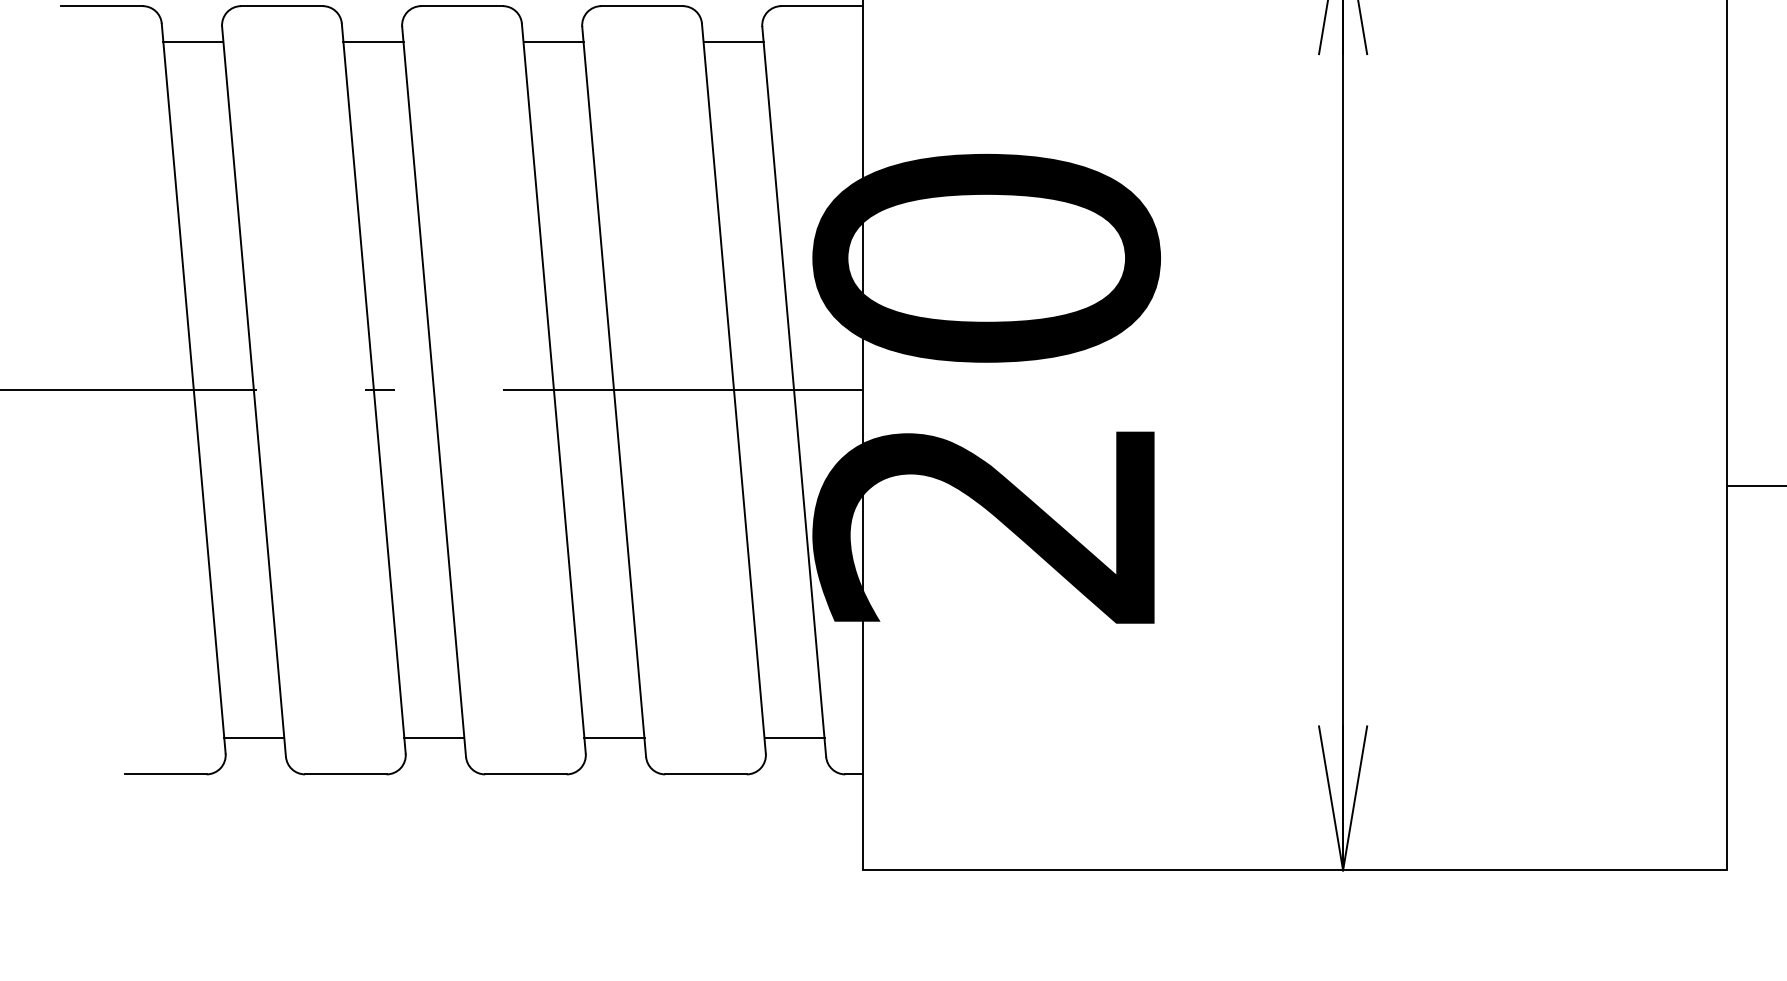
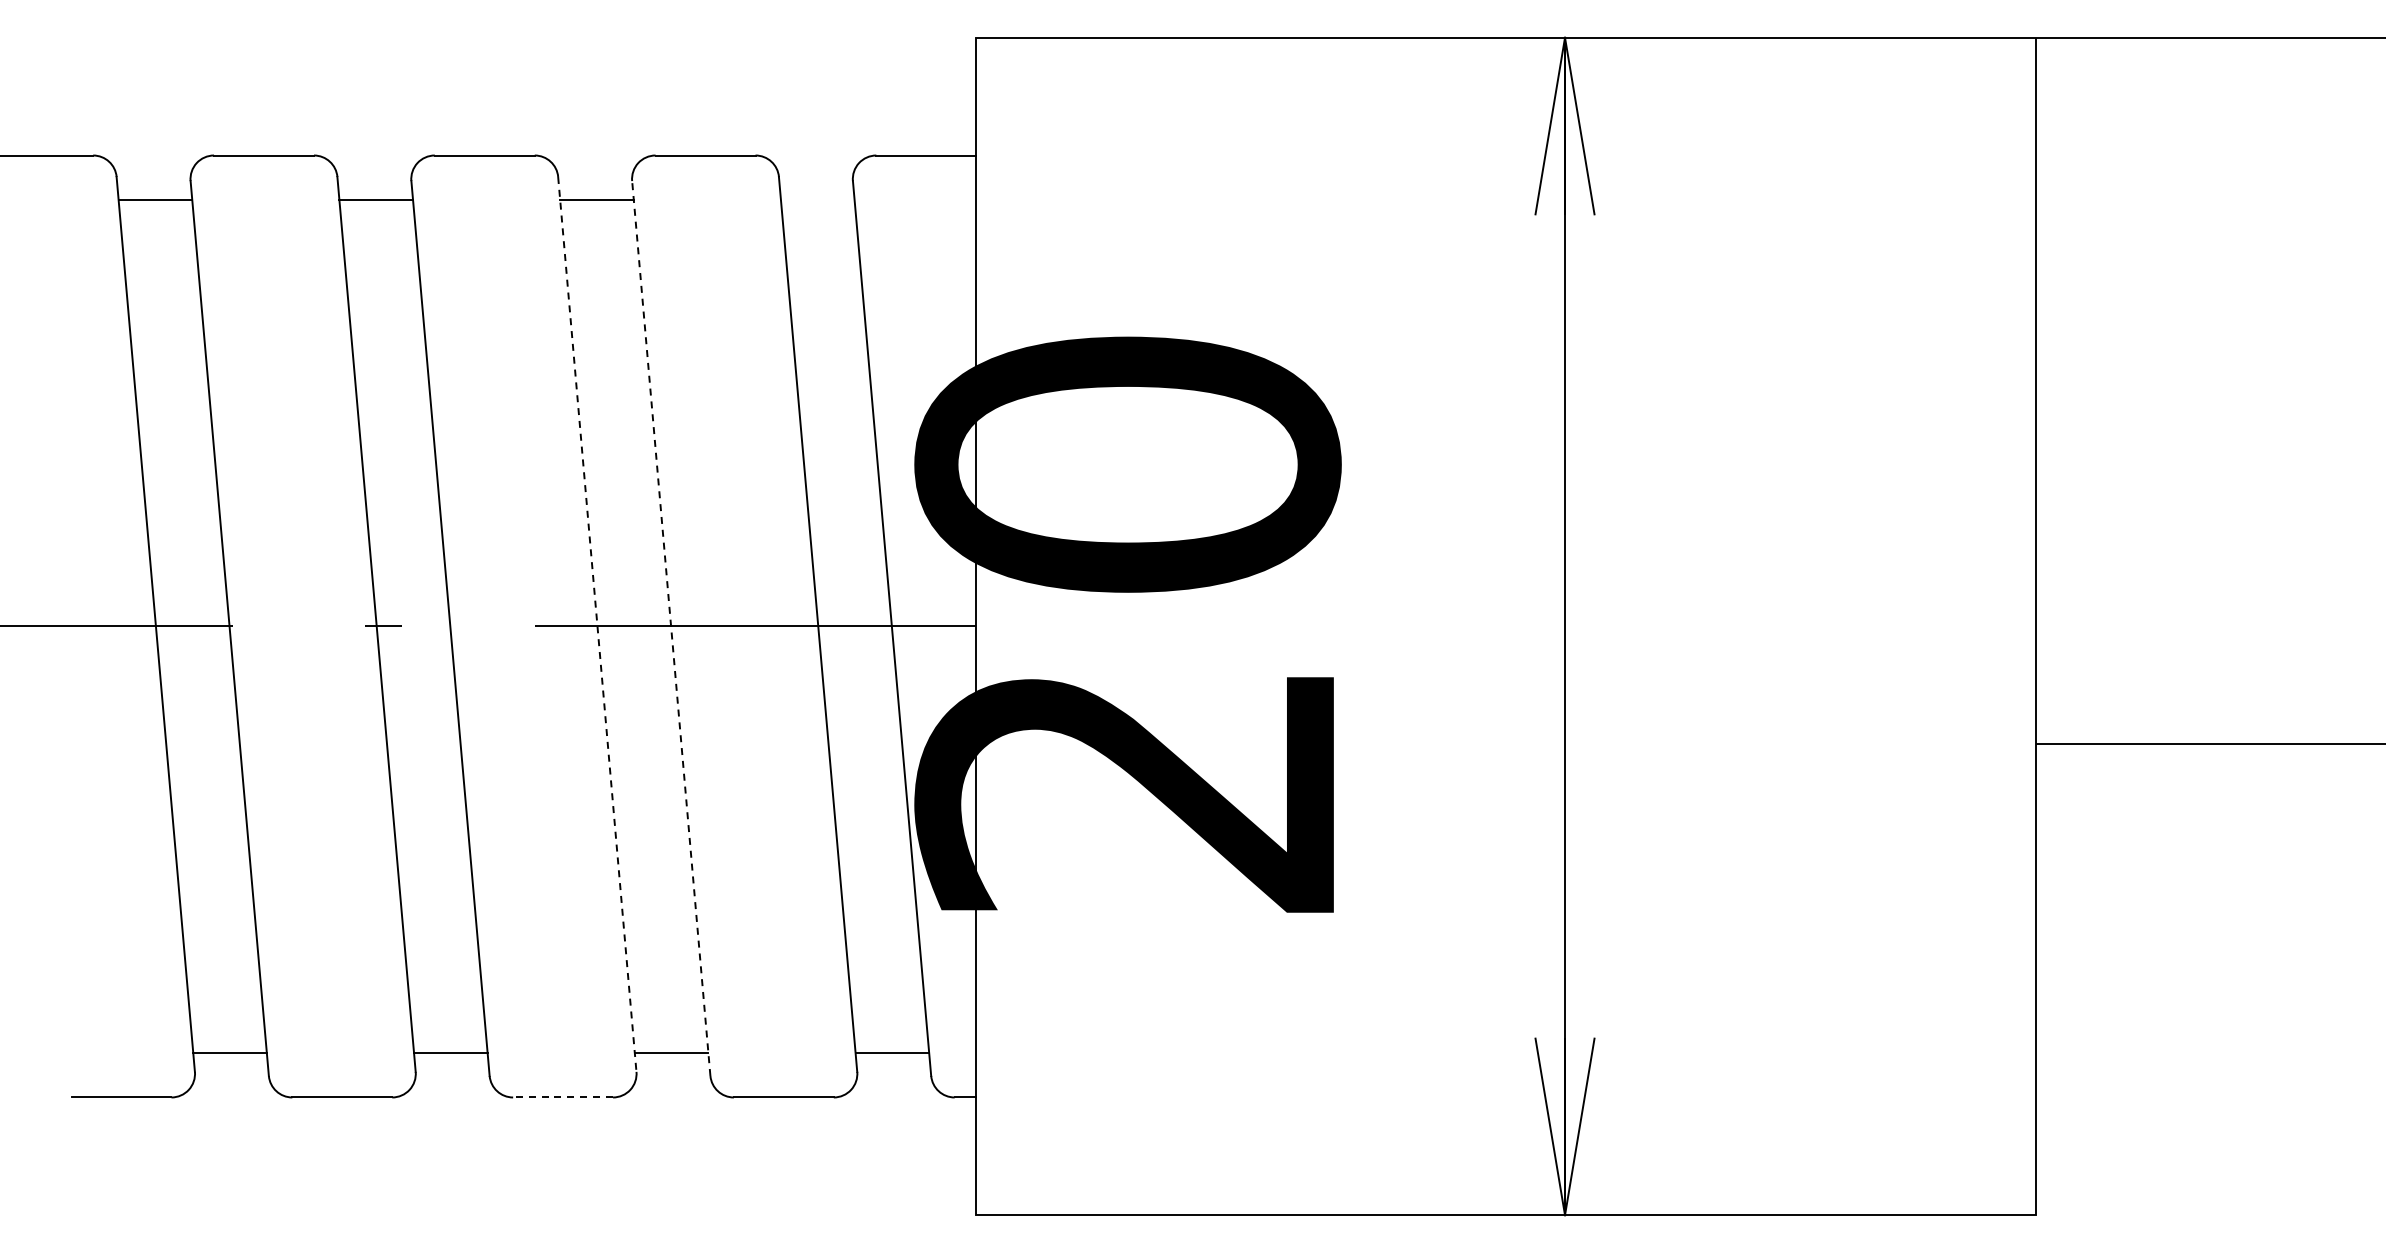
line: (733, 42) -> (817, 199), removed
line: (553, 388) -> (597, 624), solid -> dashed
line: (614, 391) -> (671, 628), solid -> dashed
line: (526, 774) -> (563, 1097), solid -> dashed

